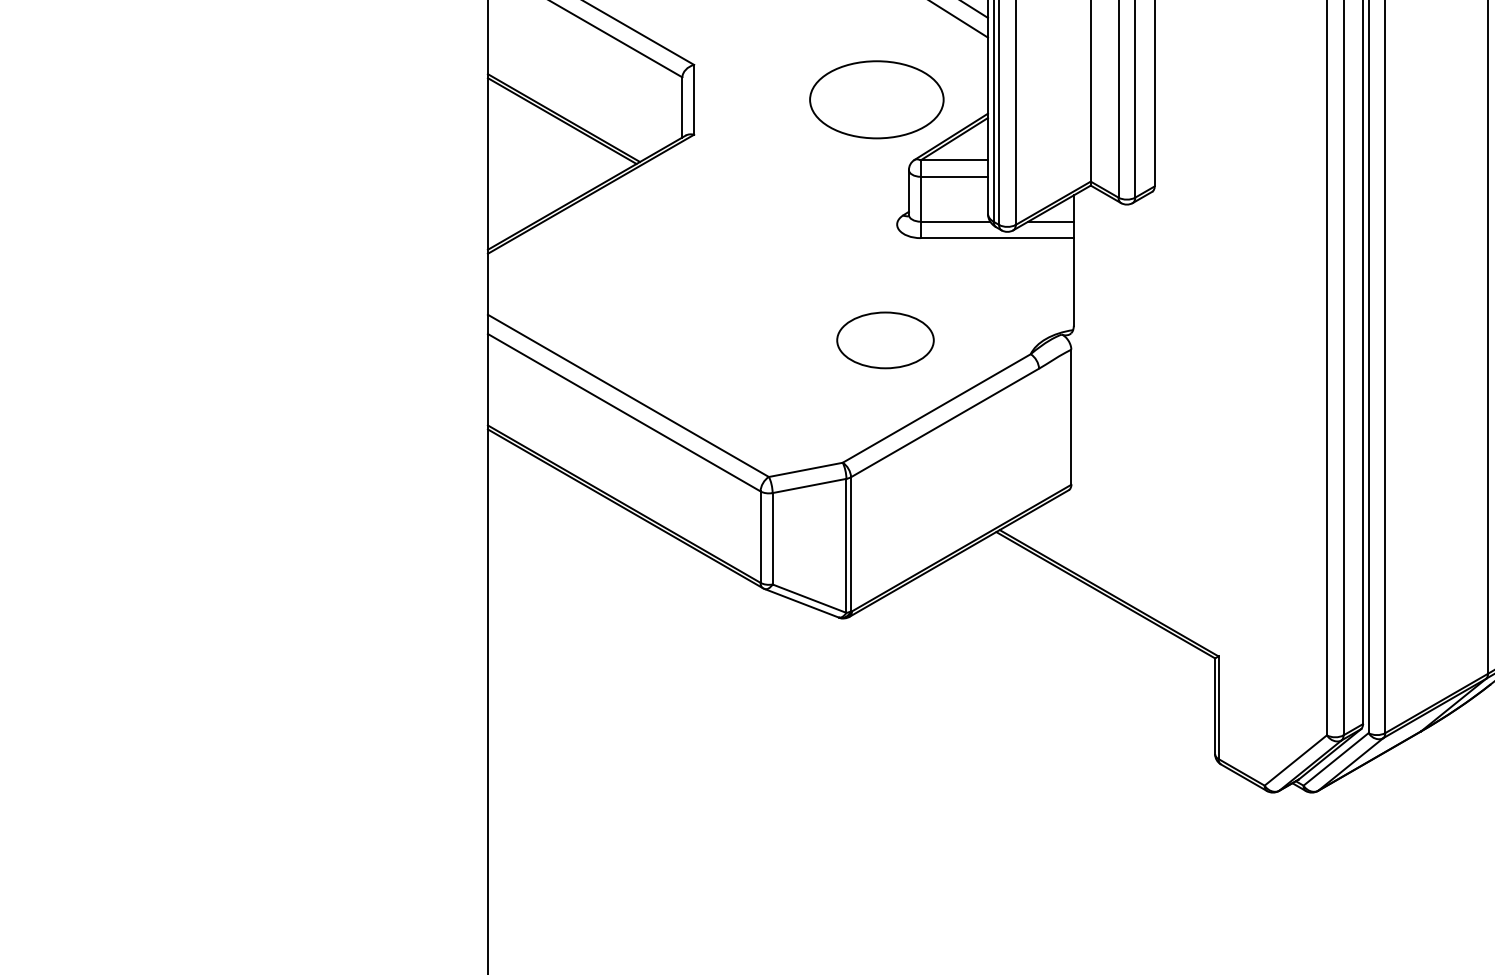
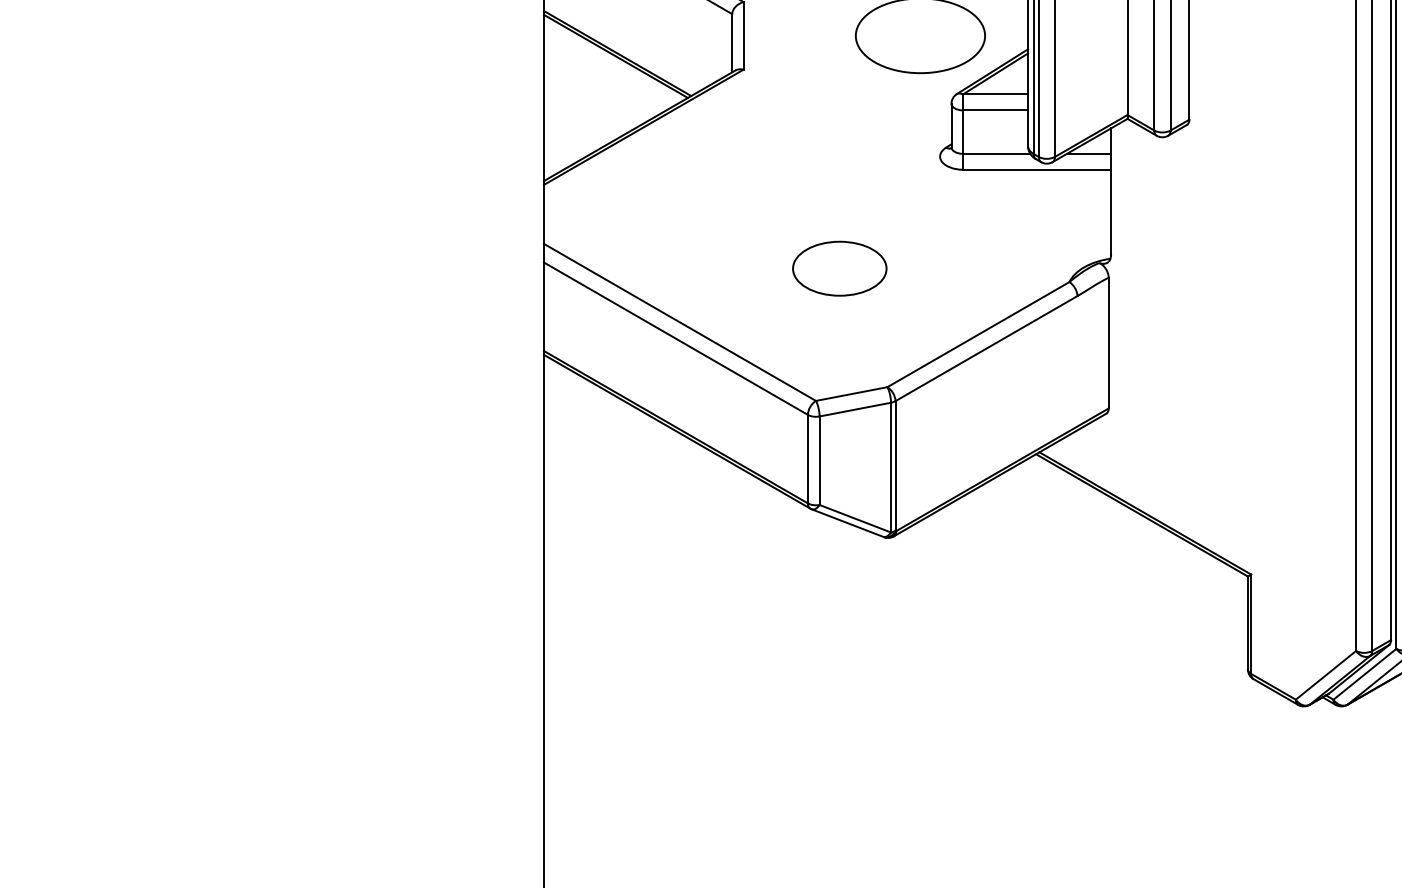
part: (885, 340) -> (839, 268), moved

